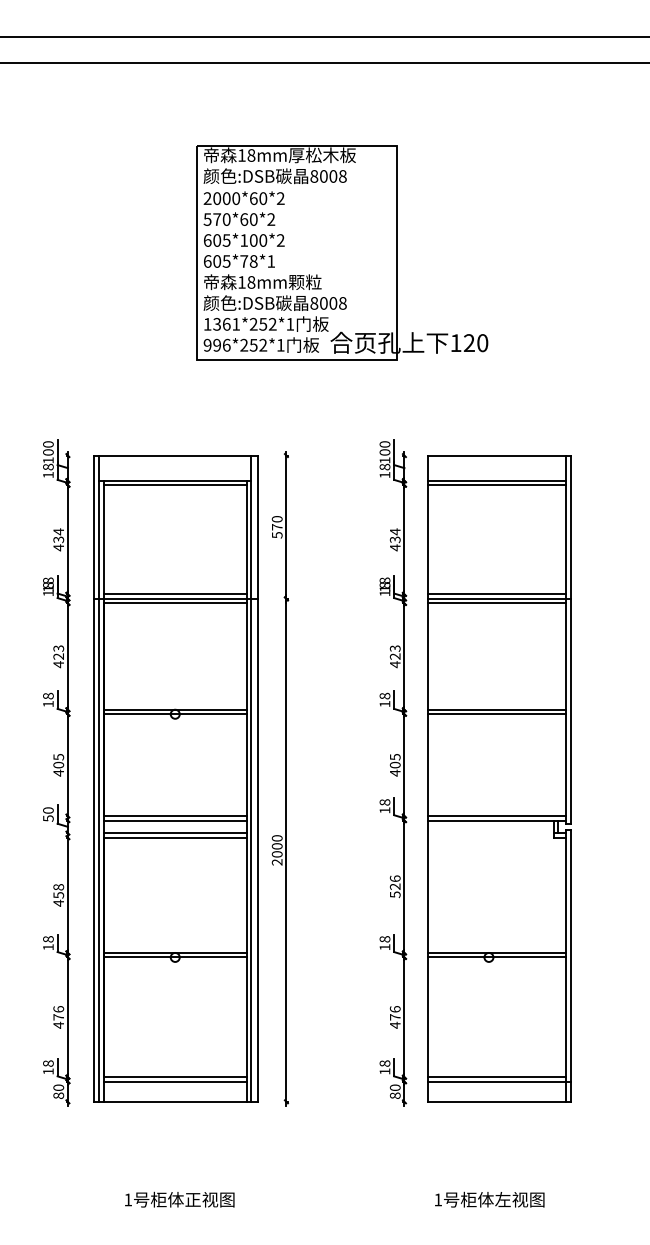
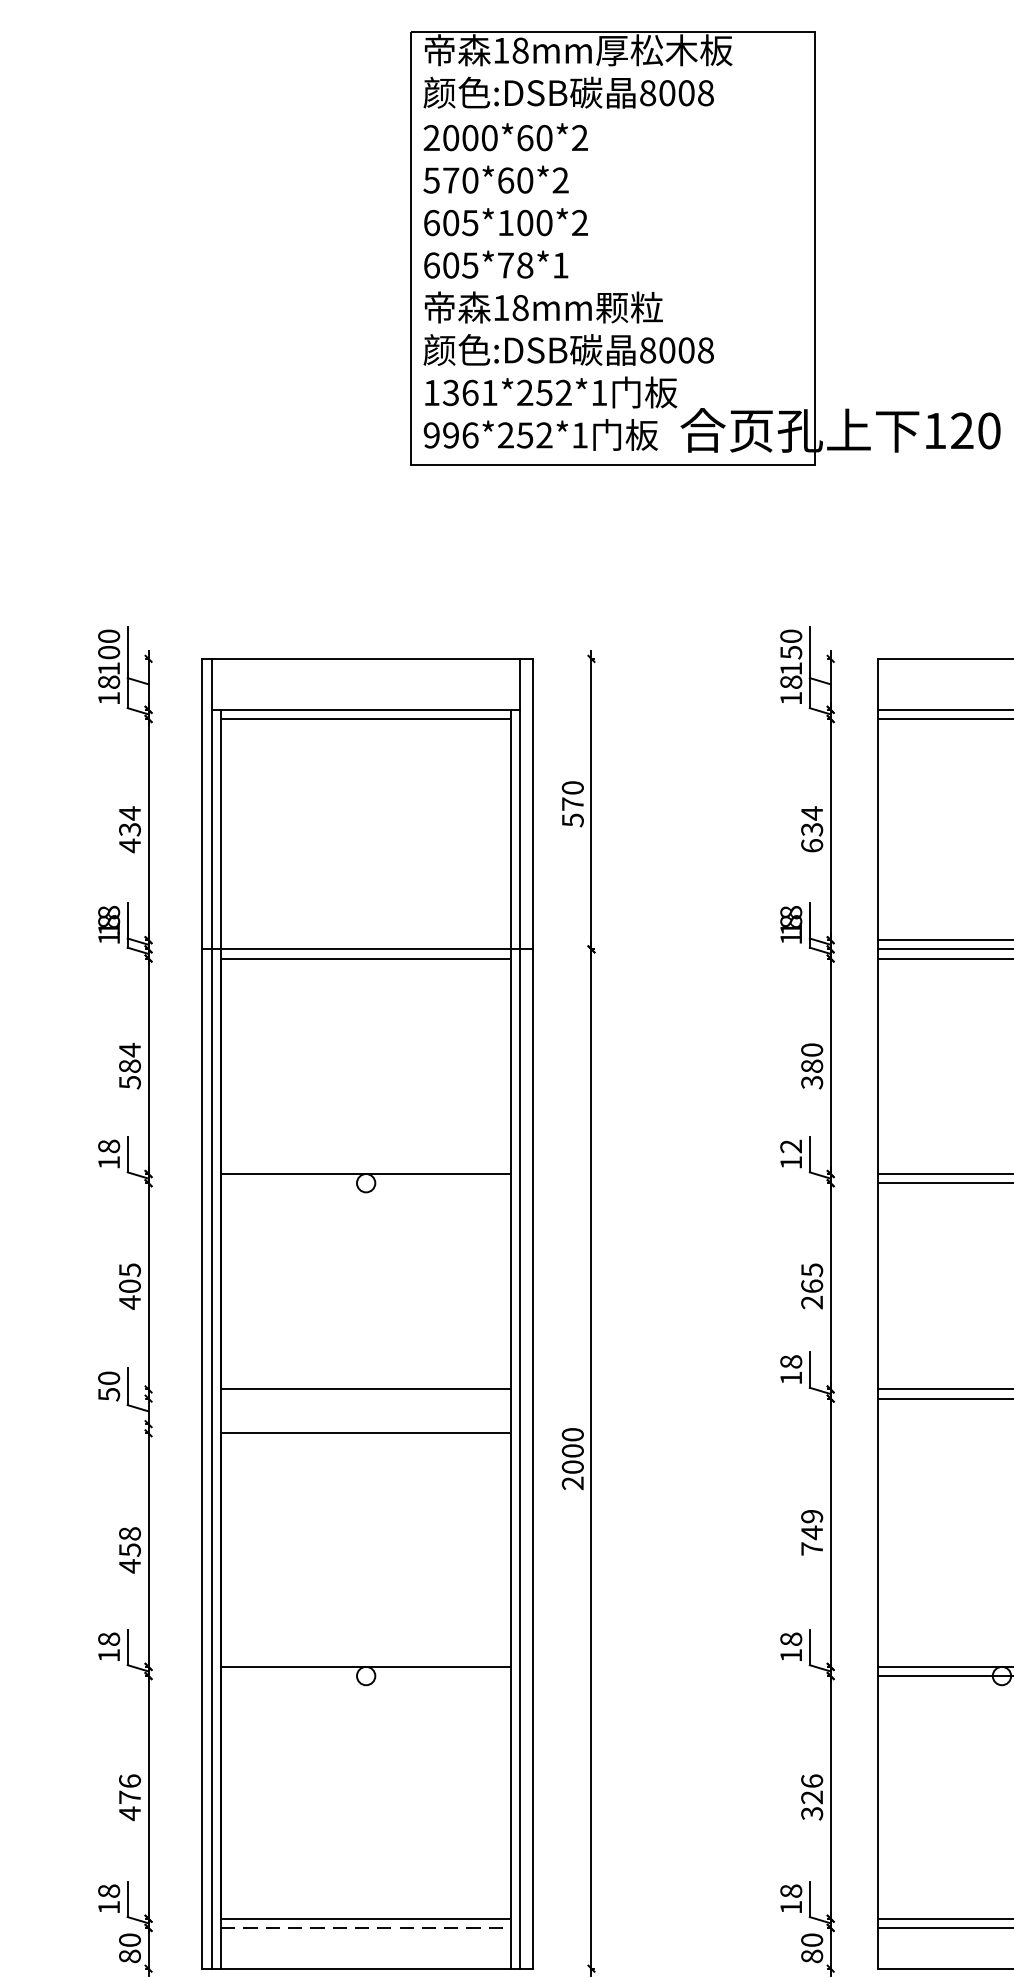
text: (384, 452) -> (790, 652), 100 -> 150
text: (394, 547) -> (810, 845), 434 -> 634
line: (174, 594) -> (364, 940), removed
text: (58, 656) -> (129, 1066), 423 -> 584
text: (394, 656) -> (810, 1066), 423 -> 380
text: (384, 695) -> (790, 1145), 18 -> 12
line: (174, 714) -> (364, 1183), removed
text: (394, 768) -> (810, 1293), 405 -> 265
line: (174, 820) -> (364, 1398), removed
line: (174, 833) -> (364, 1424), removed
text: (394, 886) -> (810, 1532), 526 -> 749
line: (174, 957) -> (364, 1676), removed
text: (394, 1021) -> (810, 1805), 476 -> 326
line: (175, 1081) -> (366, 1927), solid -> dashed

